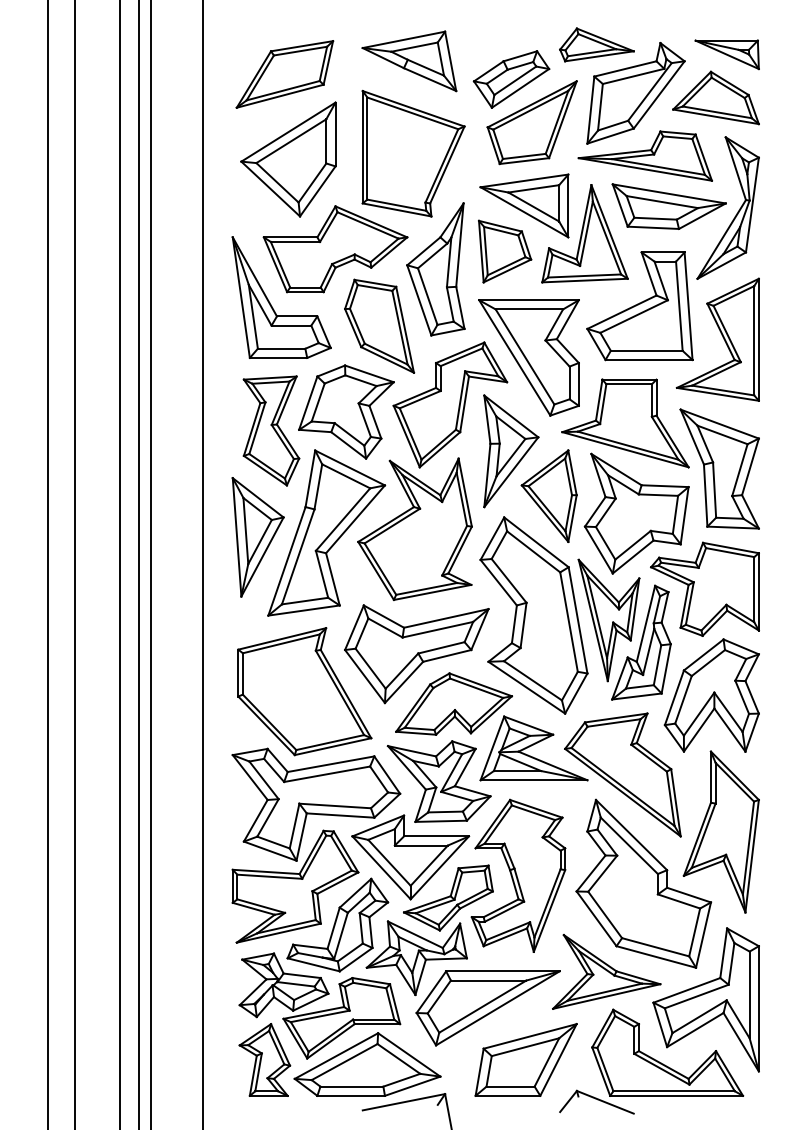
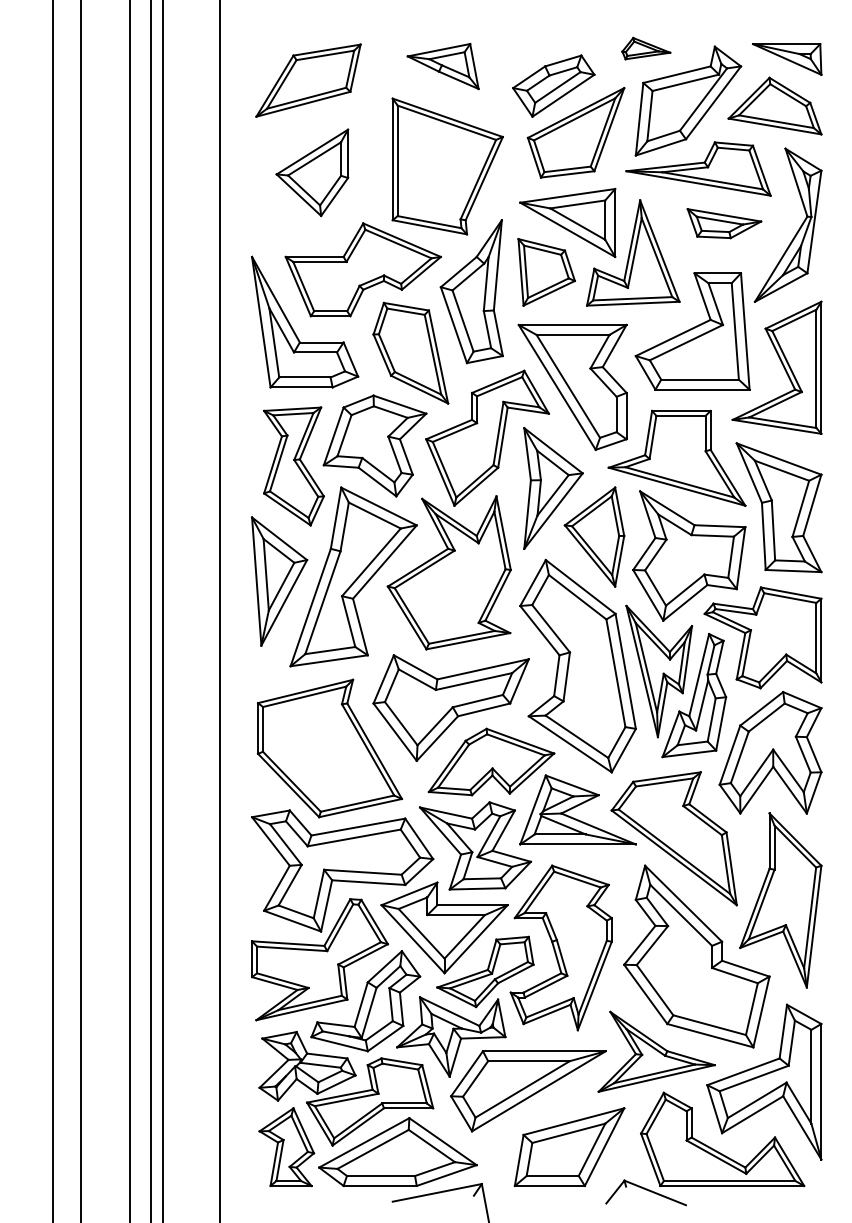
part: (597, 44) -> (646, 48), size x0.6
part: (408, 61) -> (442, 66), size x0.7
part: (288, 159) -> (312, 172), size x0.7
part: (669, 206) -> (724, 223), size x0.6

